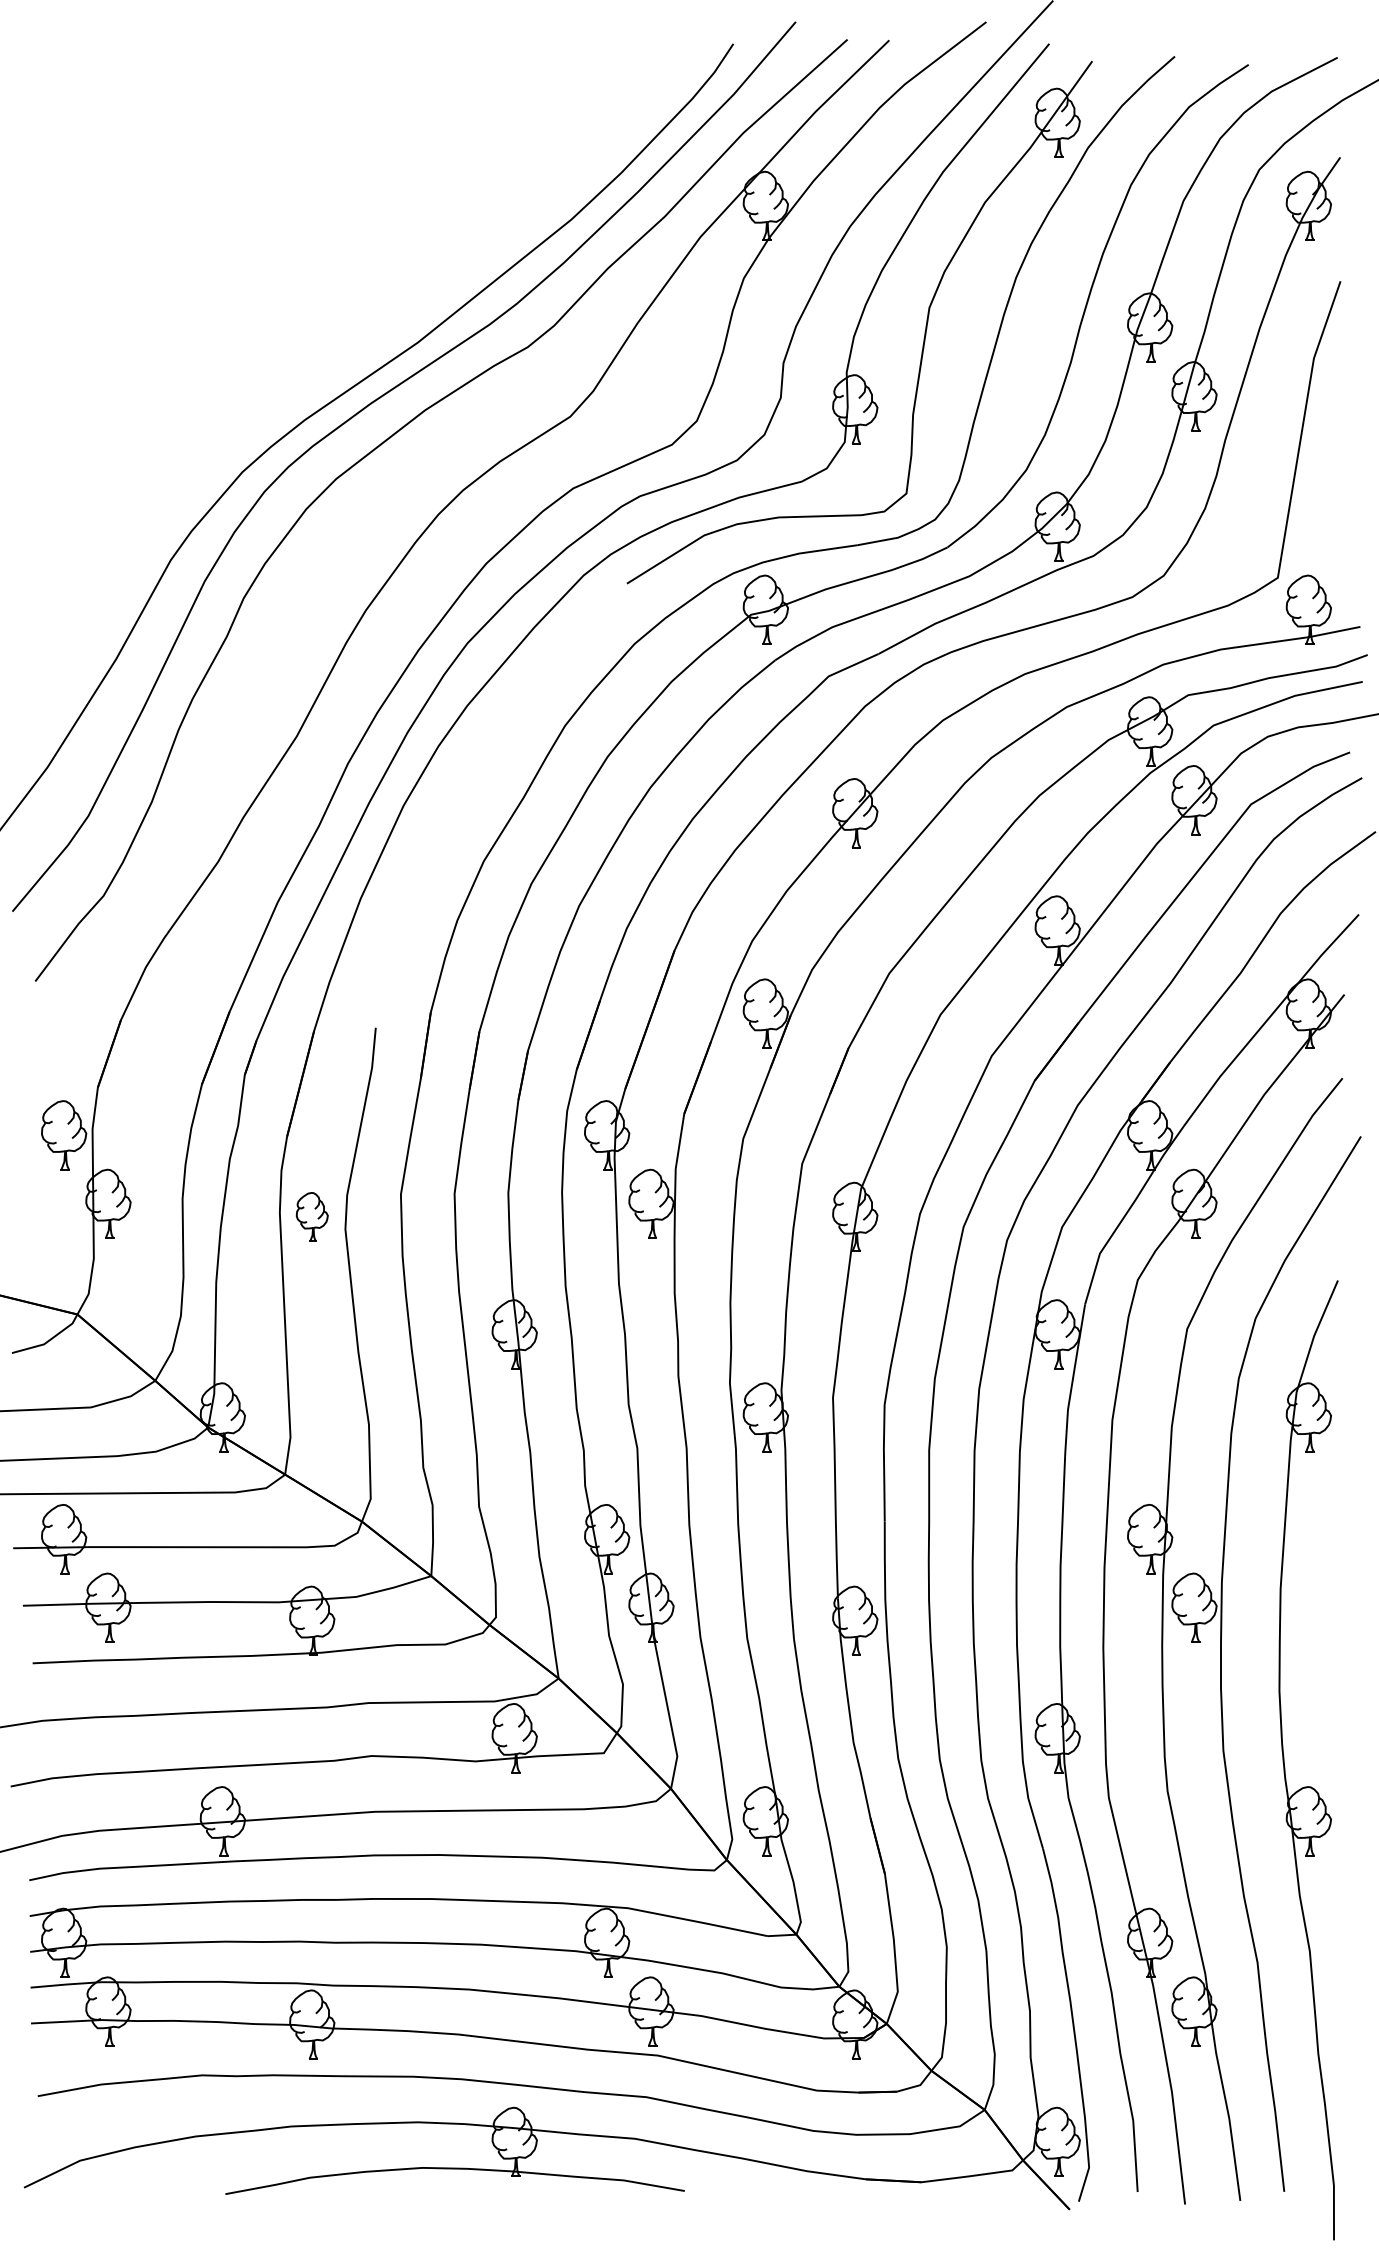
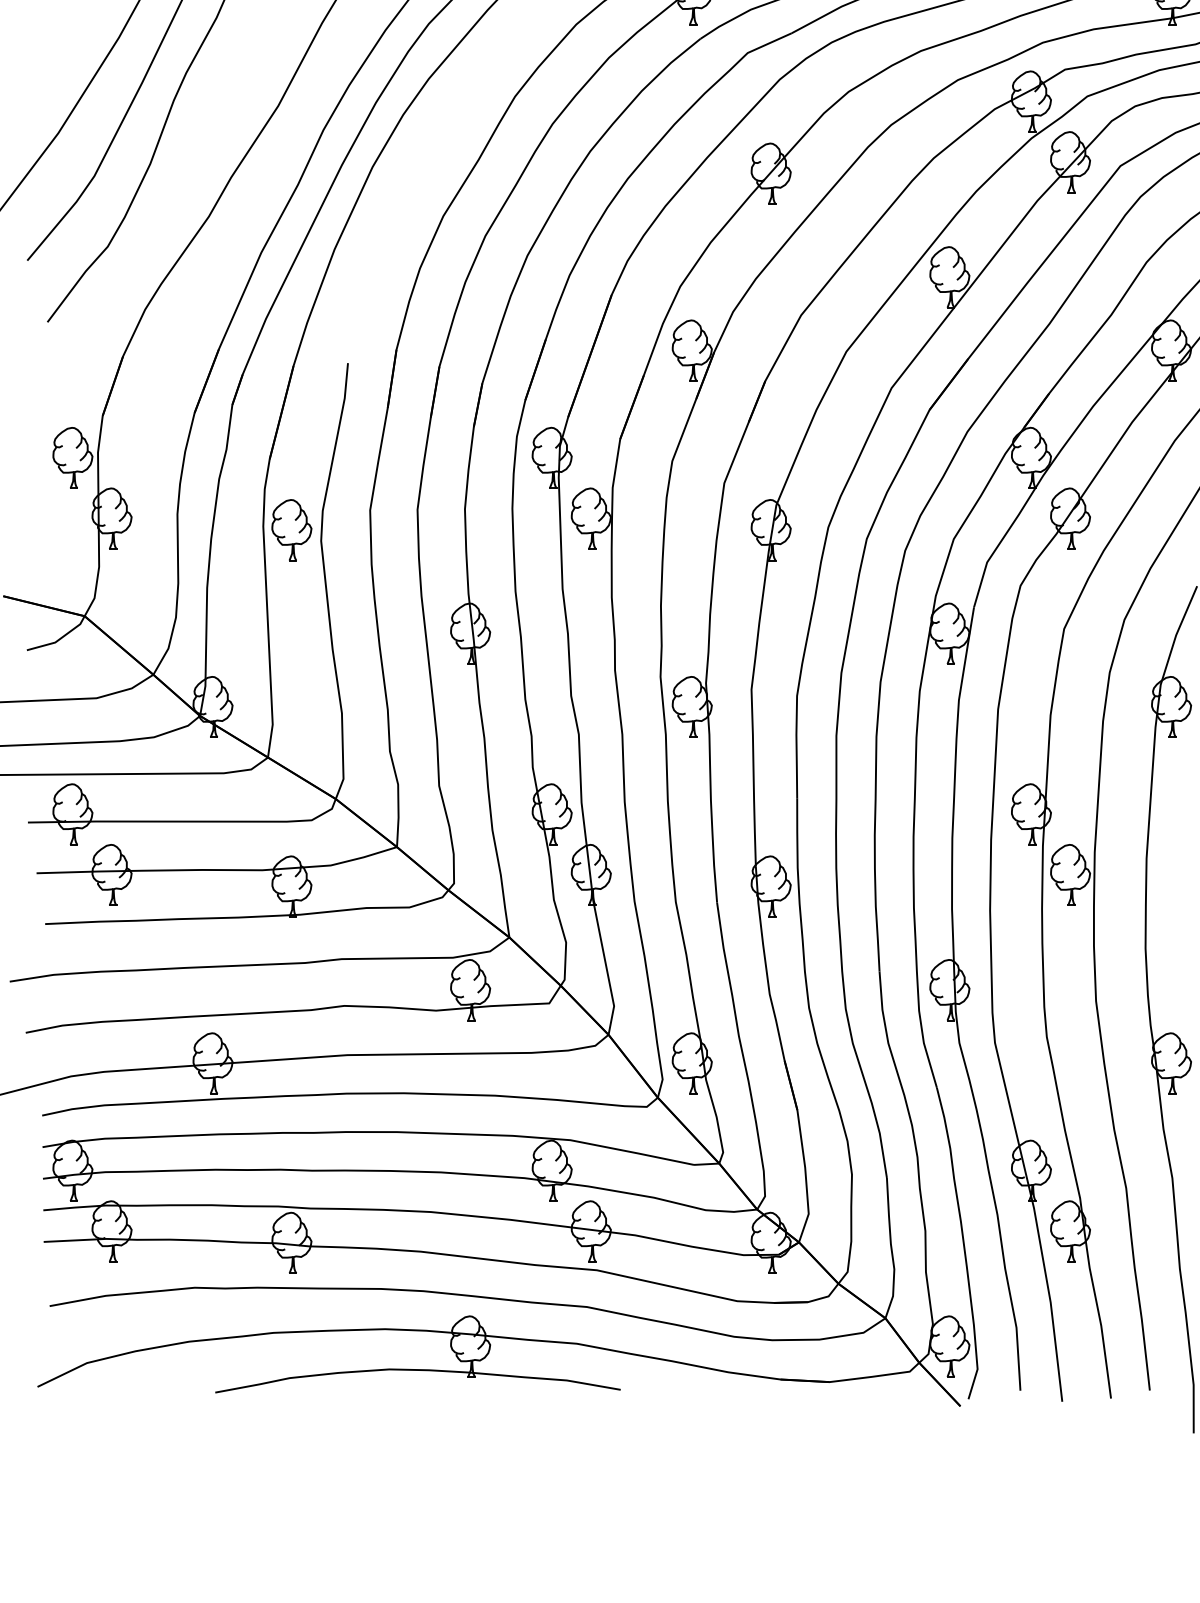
part: (312, 1216) -> (292, 529), size x1.43

